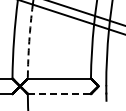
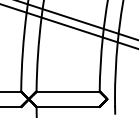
arc: (29, 41) -> (38, 54), dashed -> solid
line: (59, 93) -> (68, 106), dashed -> solid

